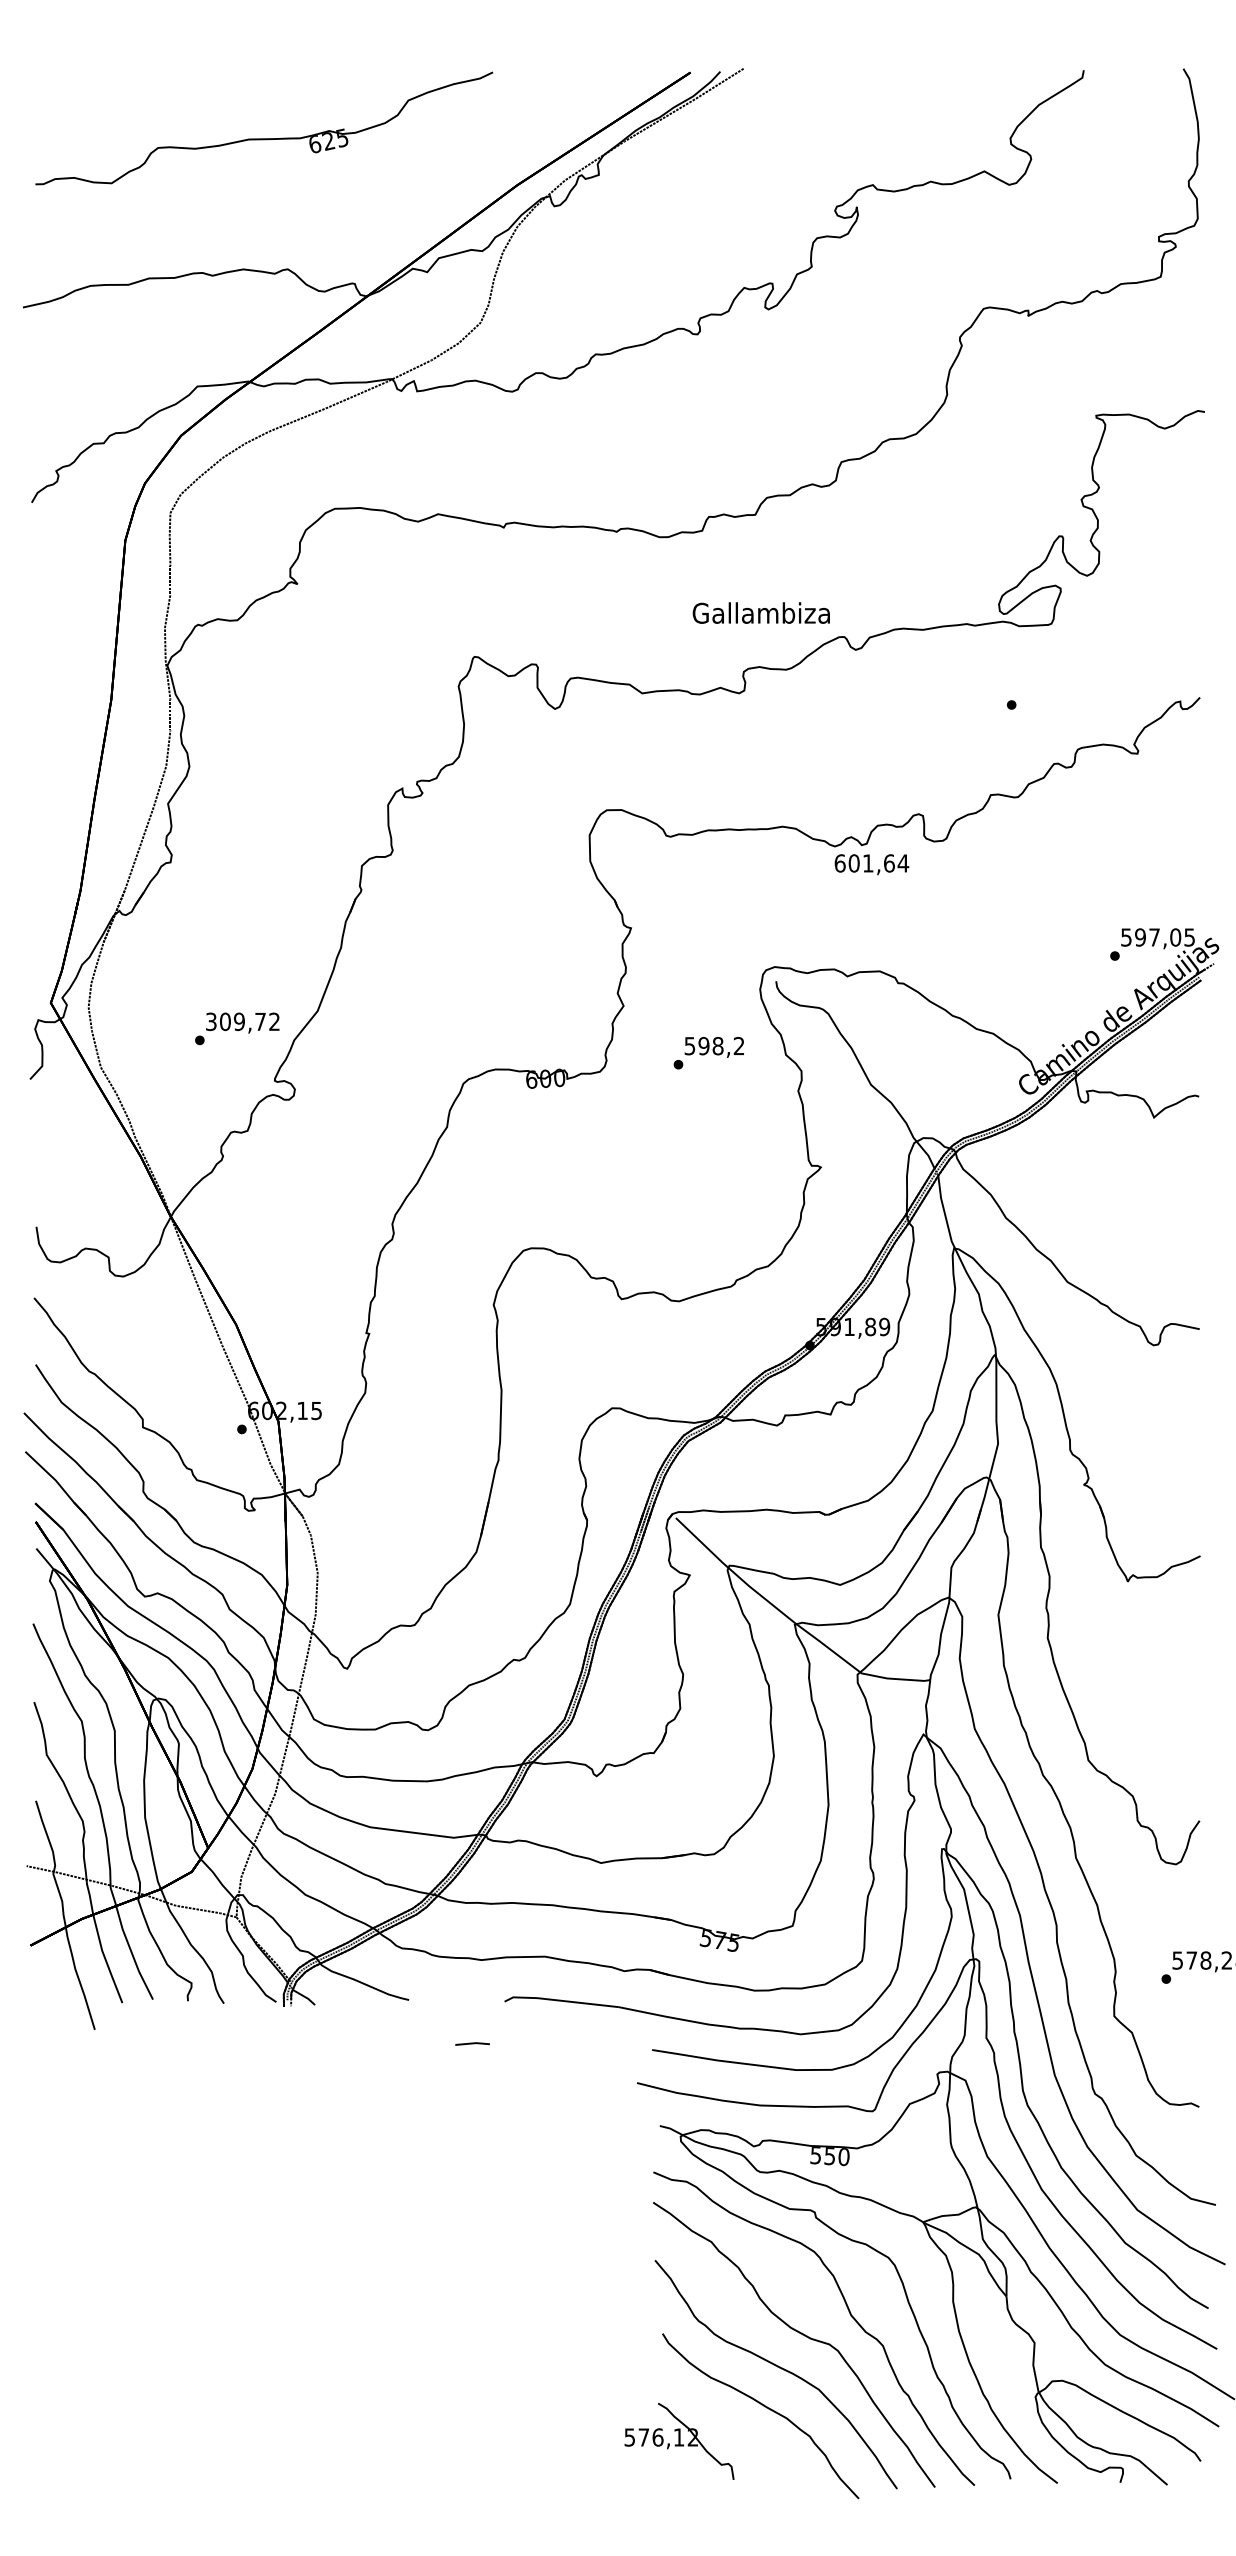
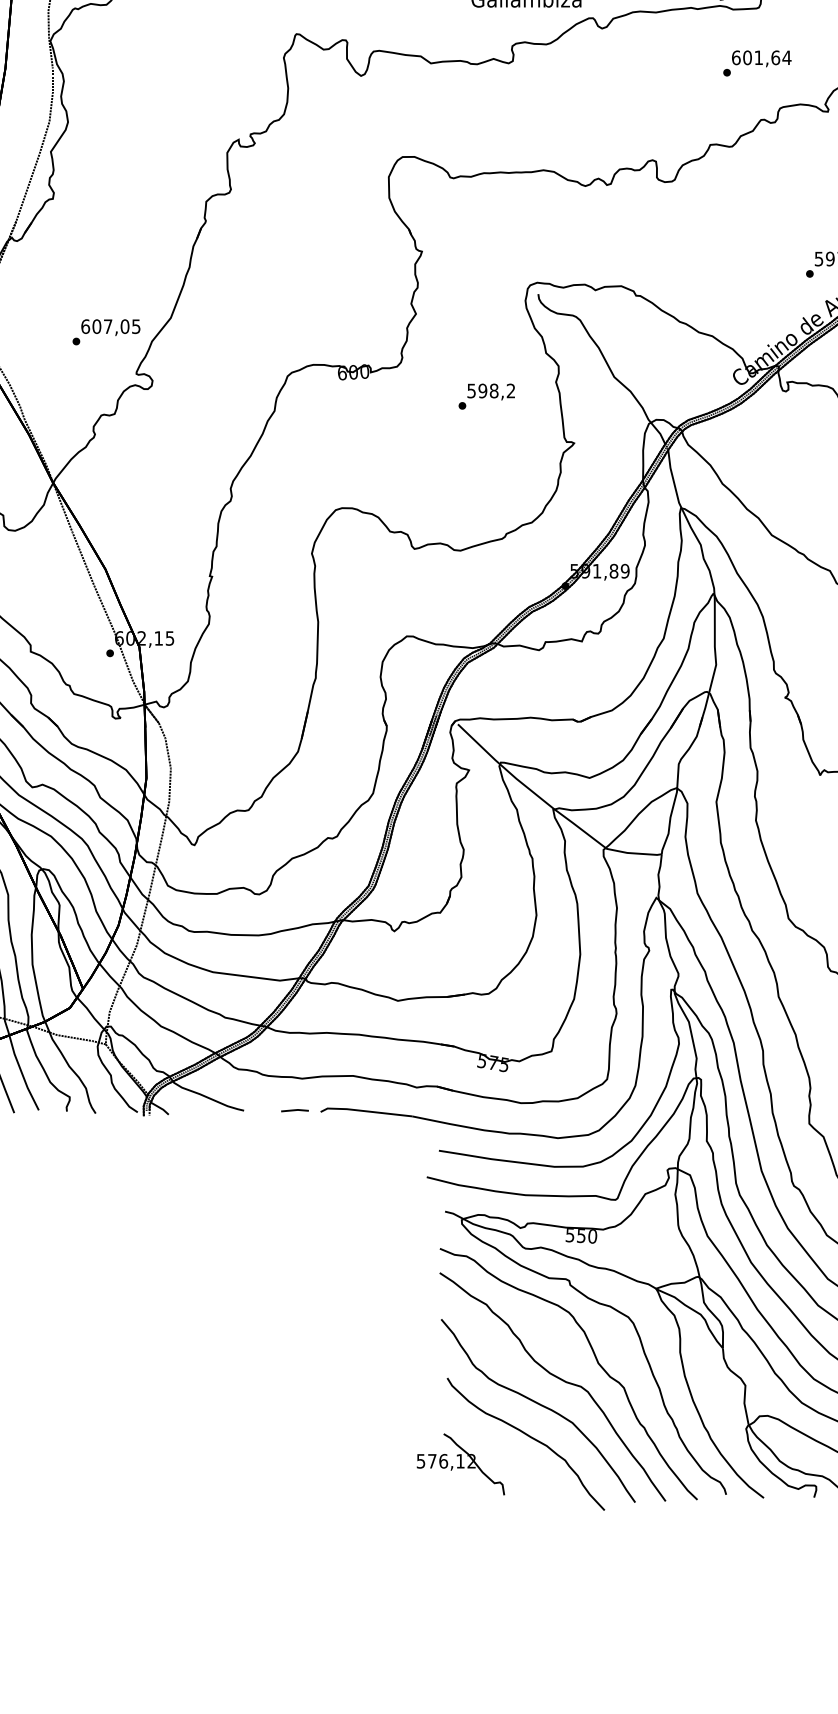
text: (871, 864) -> (761, 58), moved
text: (242, 1021) -> (110, 326), 309,72 -> 607,05
text: (708, 1053) -> (486, 396), moved
line: (472, 2043) -> (294, 1110), moved

